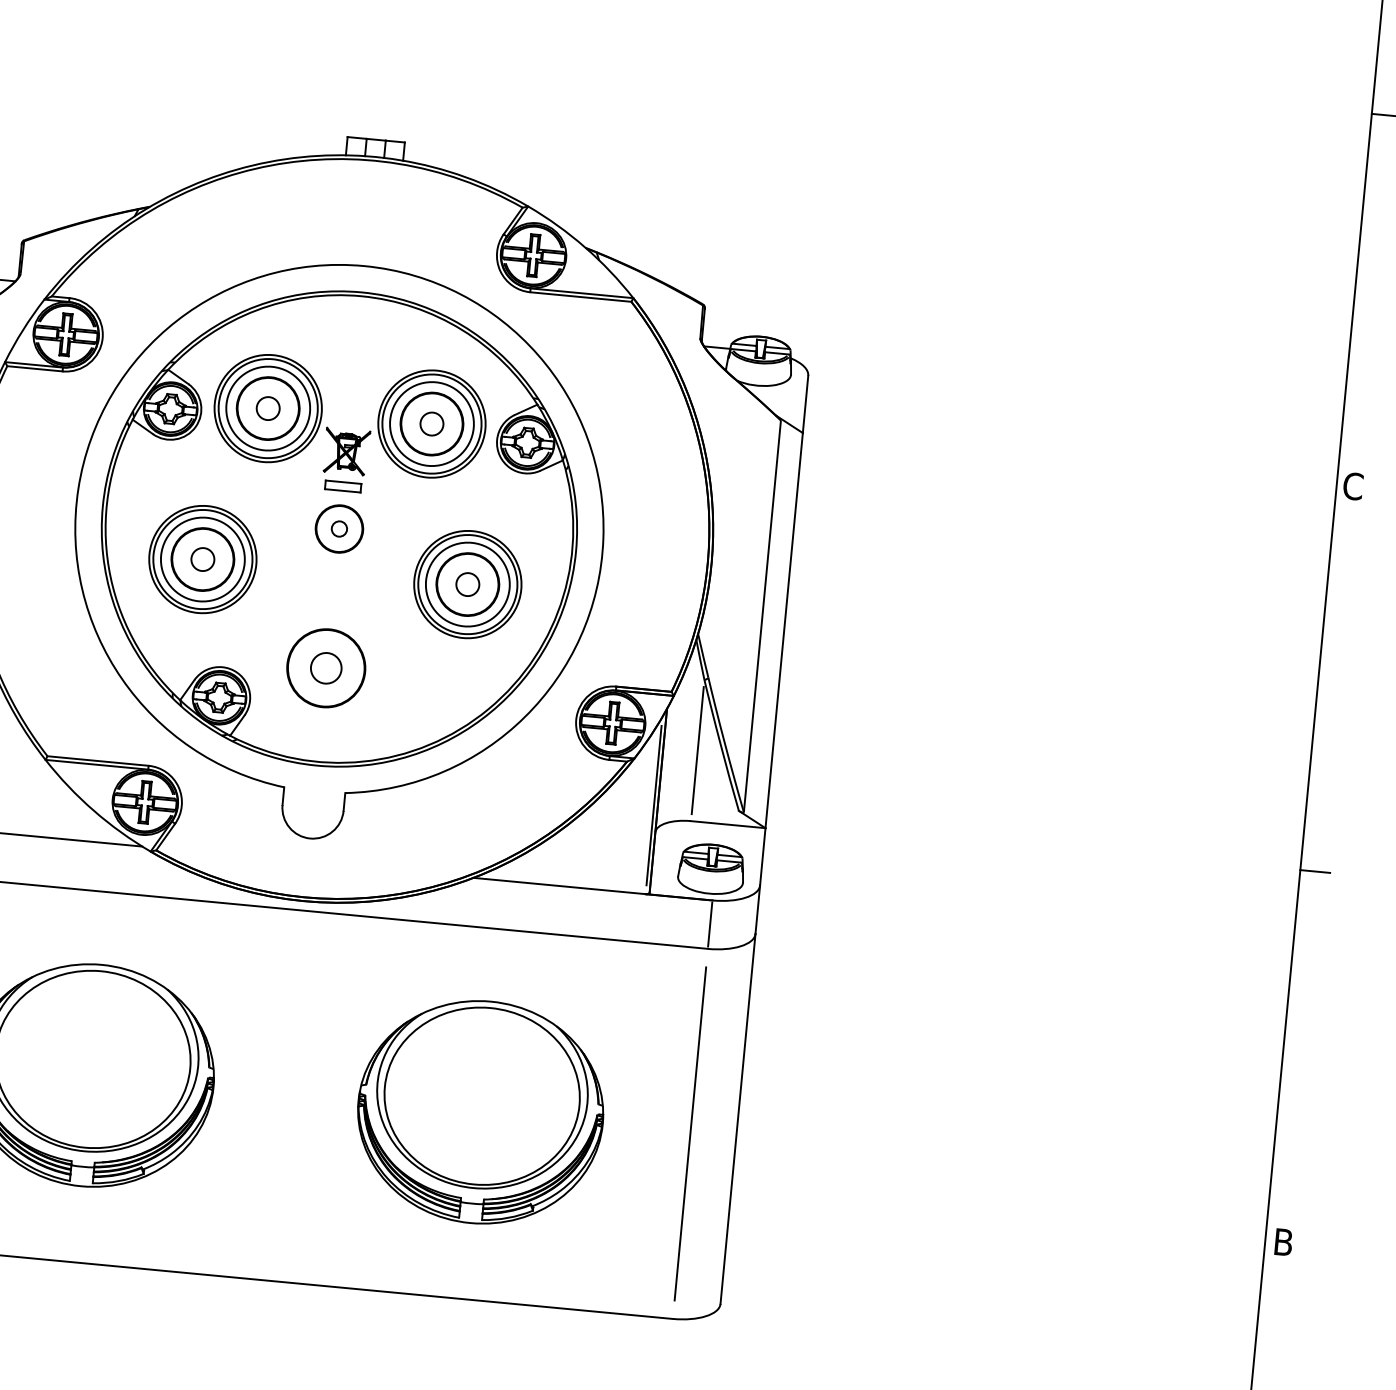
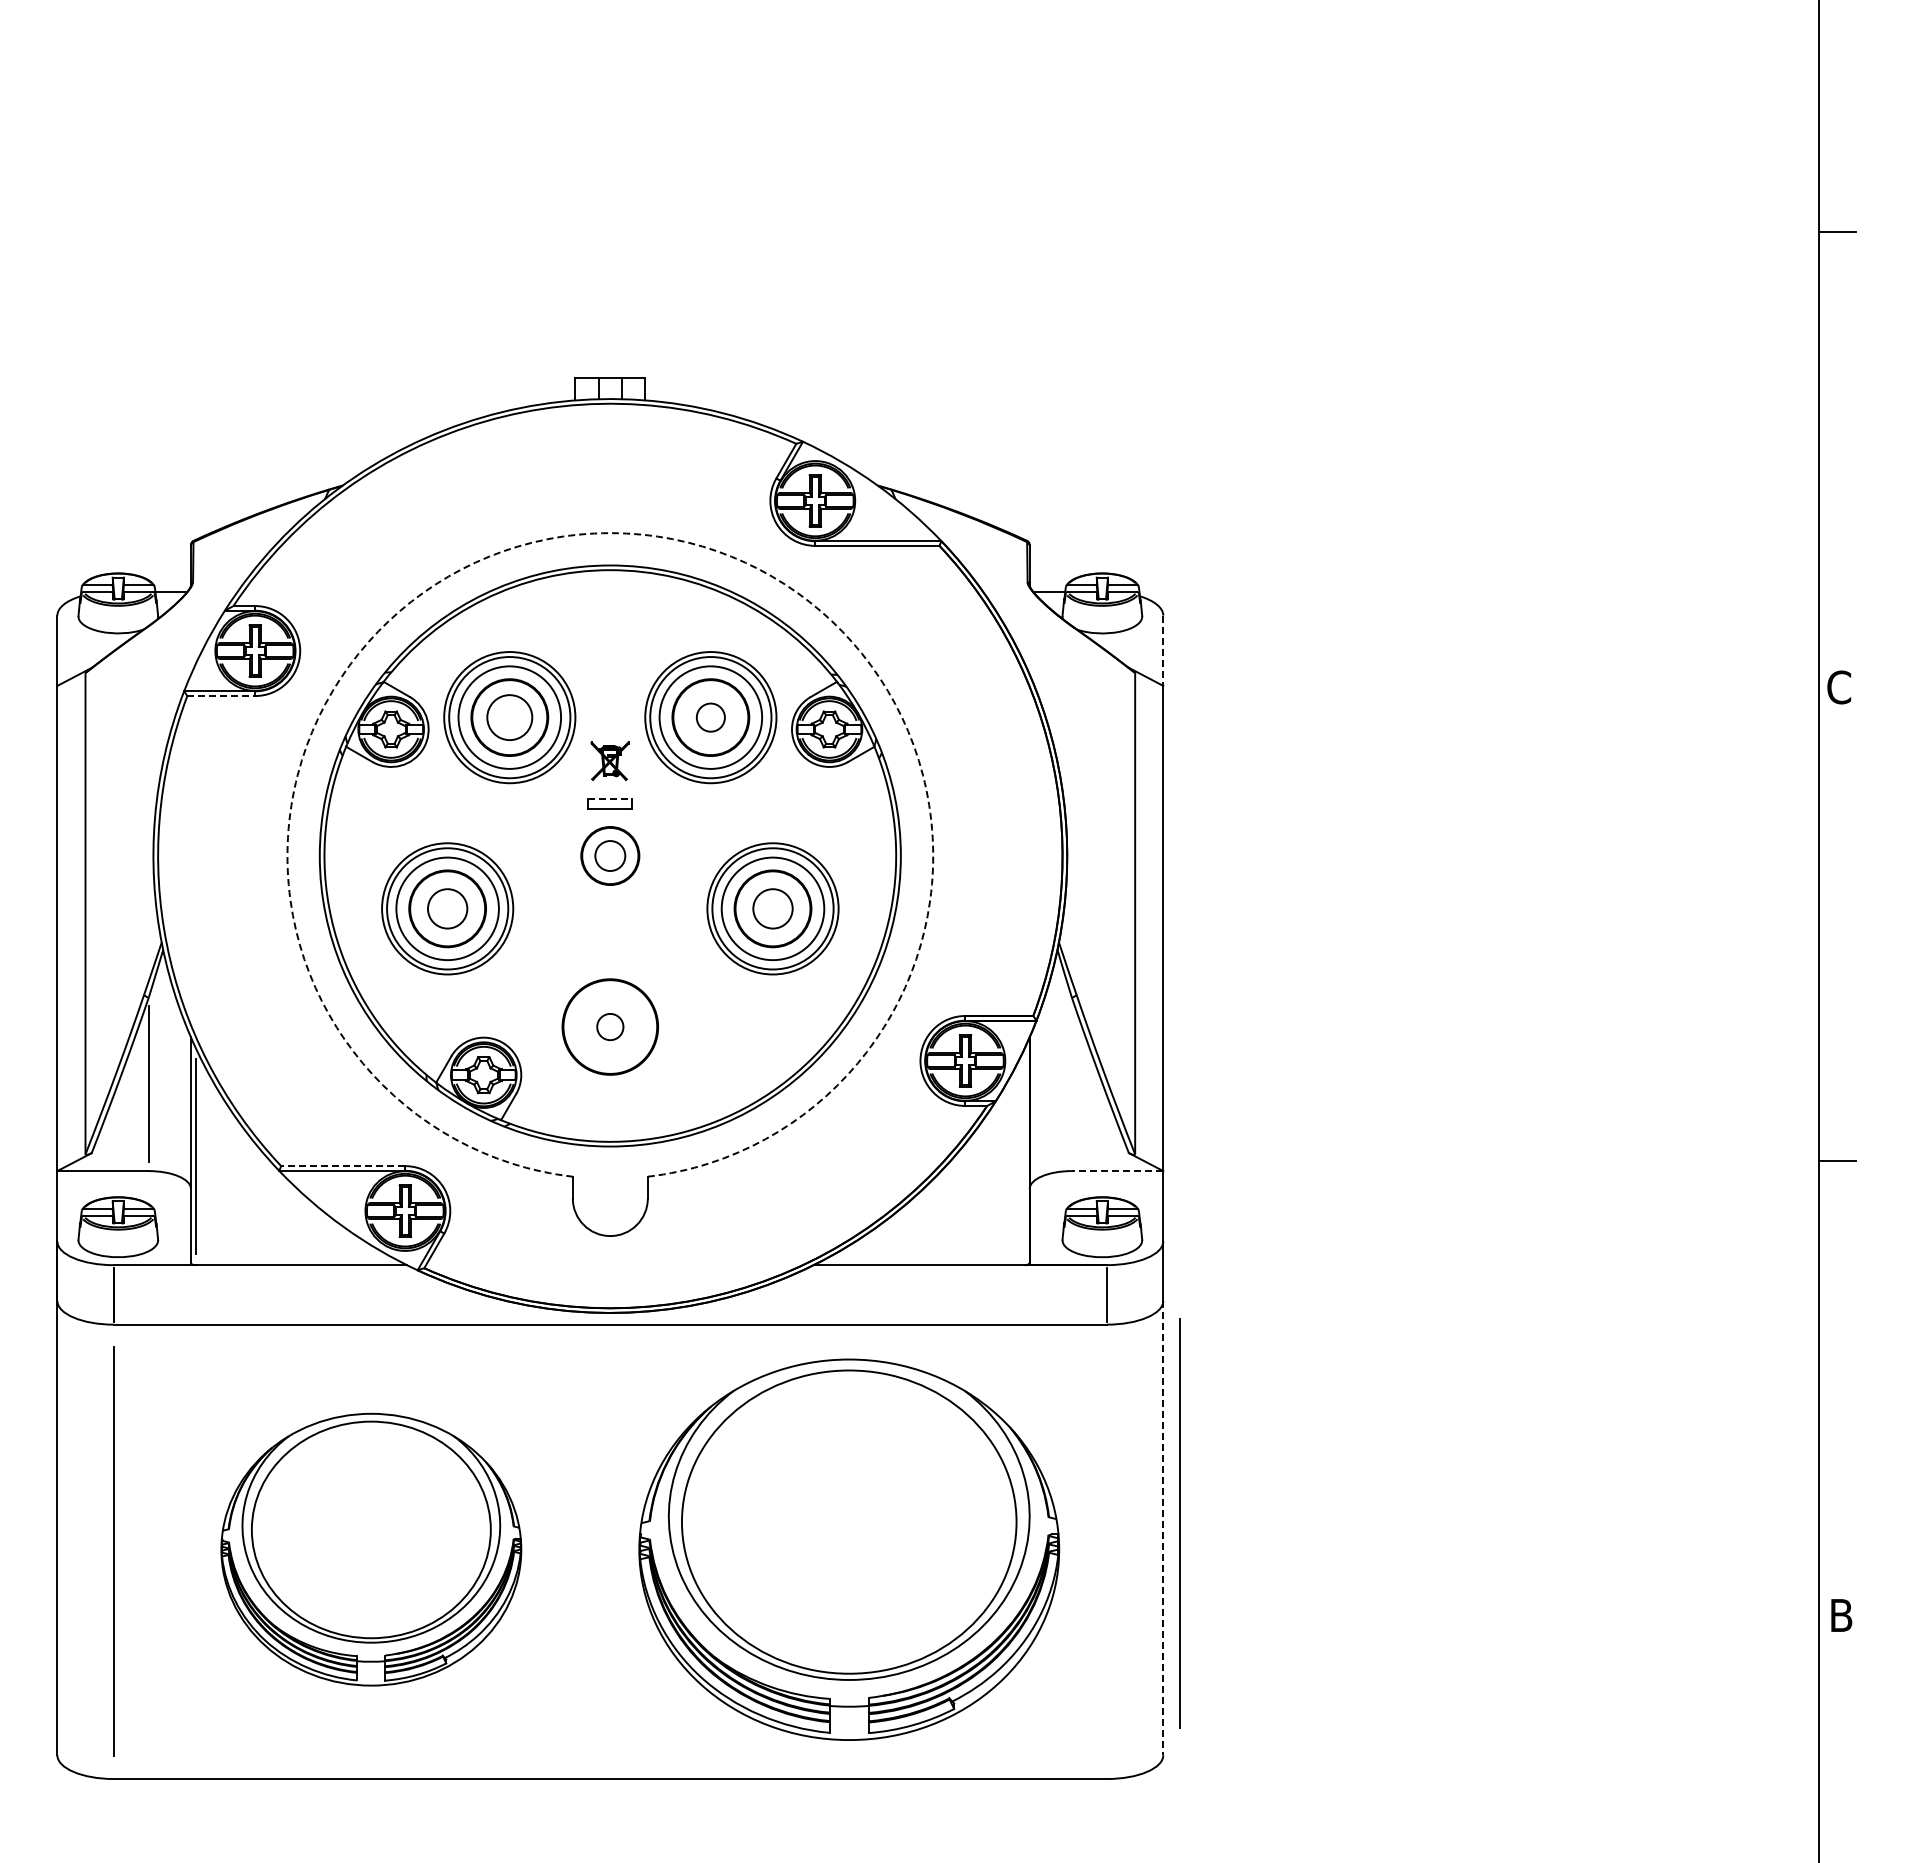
arc: (364, 266) -> (610, 533), solid -> dashed
line: (35, 369) -> (221, 696), solid -> dashed
line: (805, 405) -> (1163, 651), solid -> dashed
circle: (267, 408) -> (509, 717), size x1.6
part: (346, 451) -> (609, 760), size x0.7
line: (343, 482) -> (609, 798), solid -> dashed
circle: (338, 528) -> (609, 855), size x1.6
circle: (202, 559) -> (447, 908), size x1.4
circle: (467, 584) -> (772, 908), size x1.4
circle: (326, 667) -> (610, 1026), size x0.7
line: (697, 750) -> (1071, 1084), removed
line: (97, 761) -> (342, 1166), solid -> dashed
line: (654, 805) -> (1025, 1156), removed
line: (728, 824) -> (1117, 1171), solid -> dashed
part: (480, 1112) -> (849, 1549), size x1.4
line: (738, 1119) -> (1163, 1528), solid -> dashed
line: (689, 1133) -> (1179, 1523), moved

